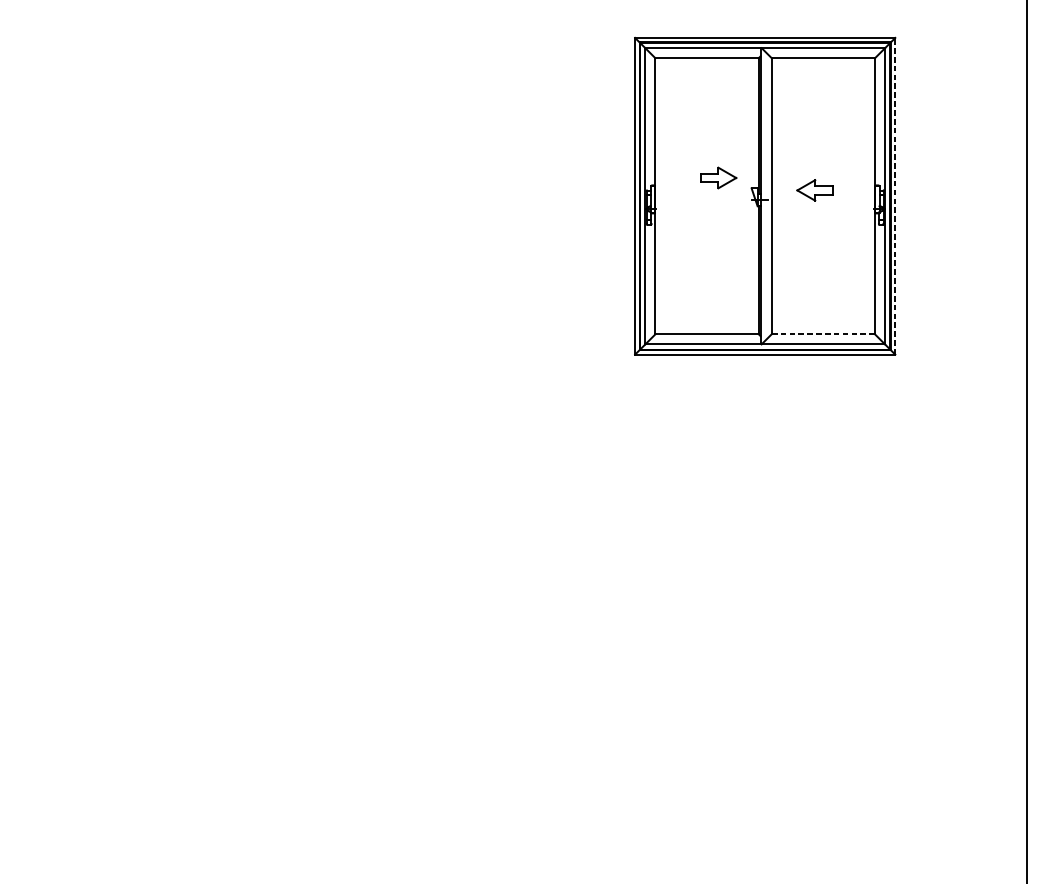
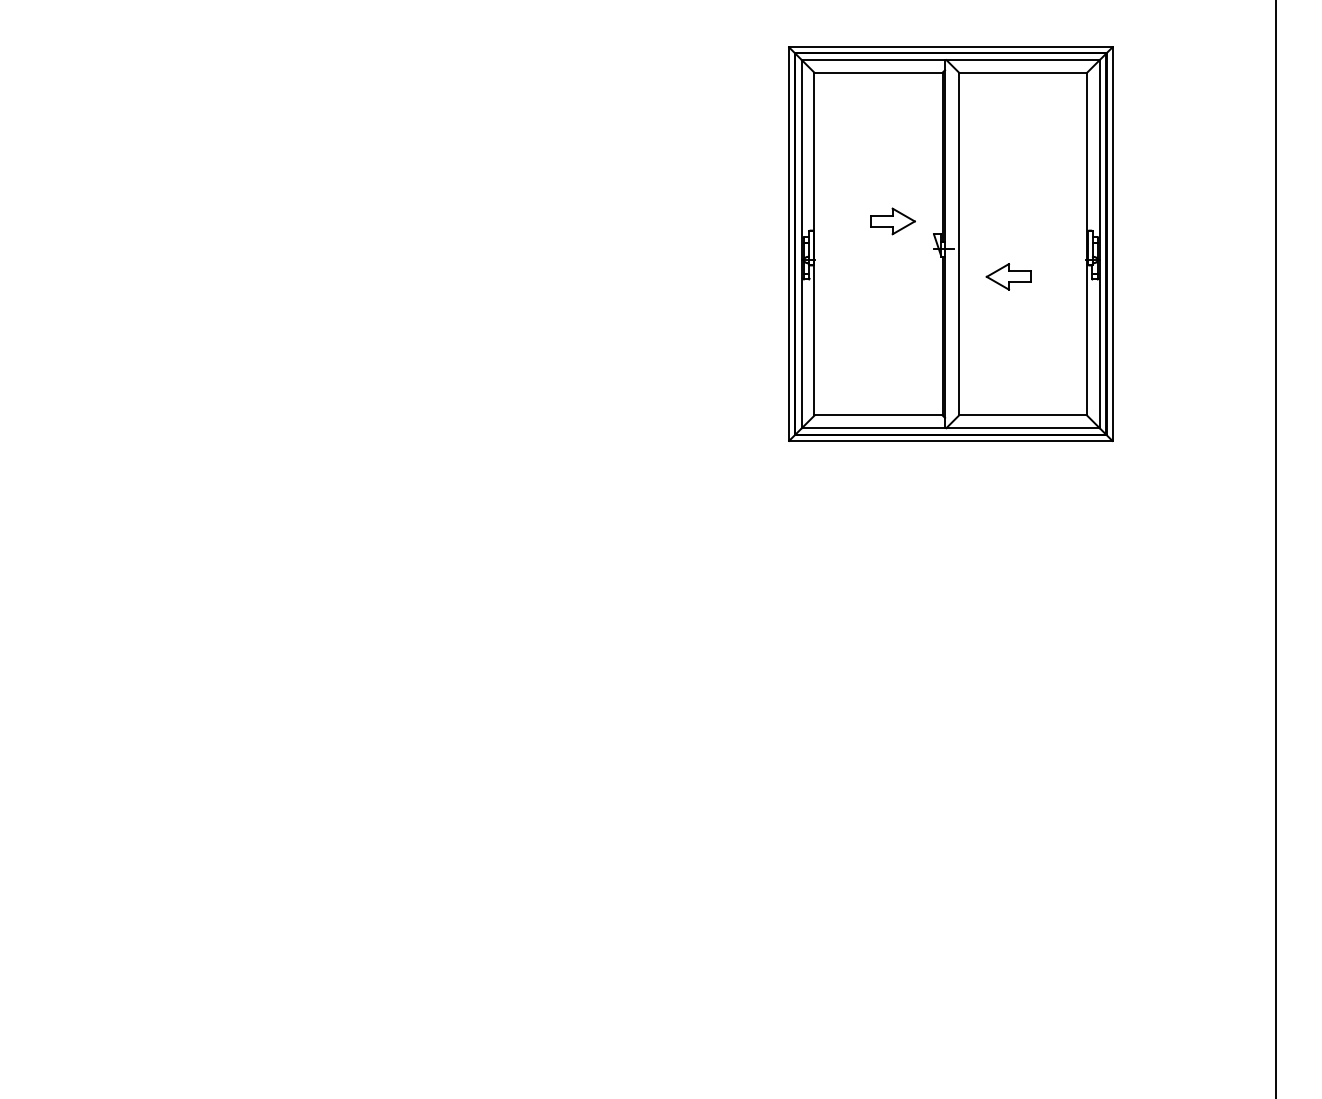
part: (814, 190) -> (1008, 276), moved
line: (895, 196) -> (1112, 244), dashed -> solid
line: (823, 334) -> (1023, 415), dashed -> solid

